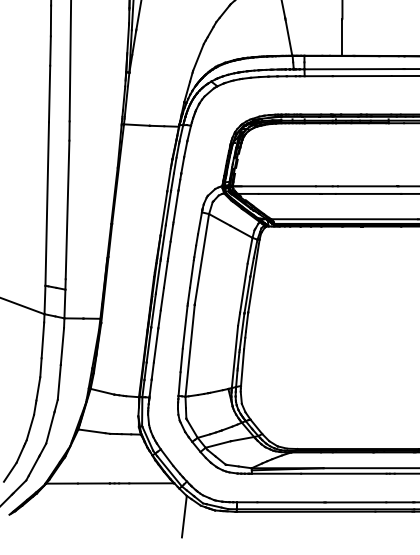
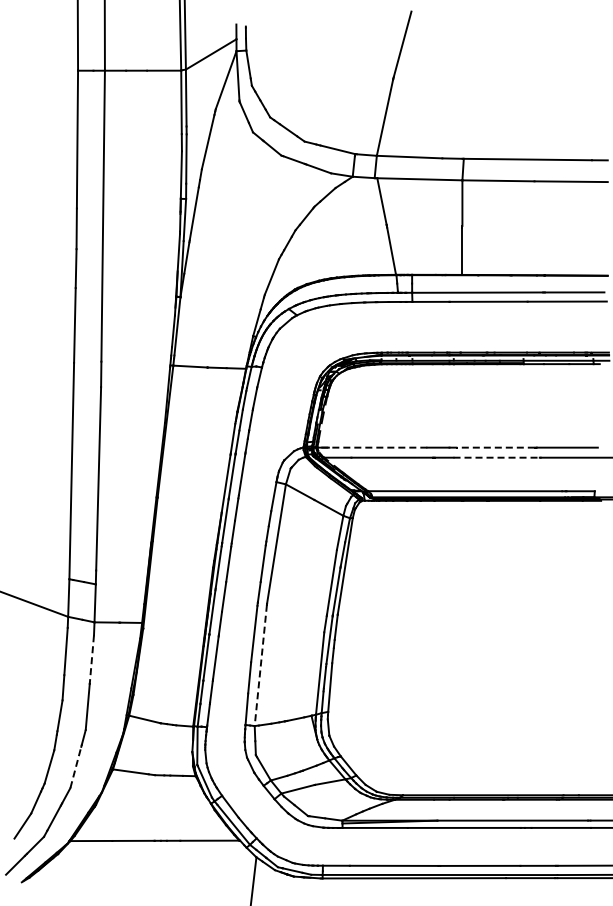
line: (274, 186) -> (372, 447), solid -> dashed
line: (367, 186) -> (495, 447), solid -> dashed
line: (368, 193) -> (497, 457), solid -> dashed
line: (62, 347) -> (91, 660), solid -> dashed
line: (189, 350) -> (260, 665), solid -> dashed
line: (50, 427) -> (76, 766), solid -> dashed

